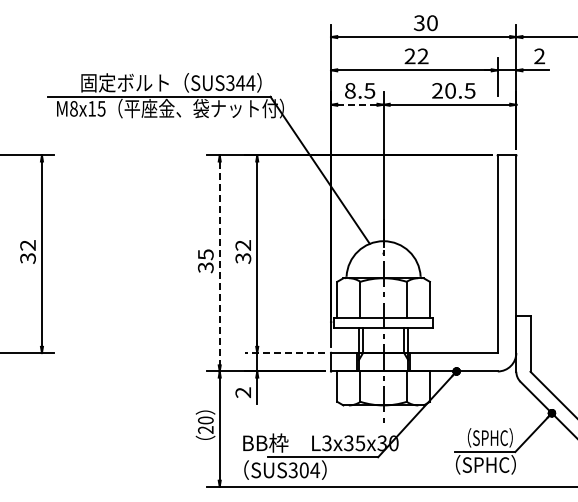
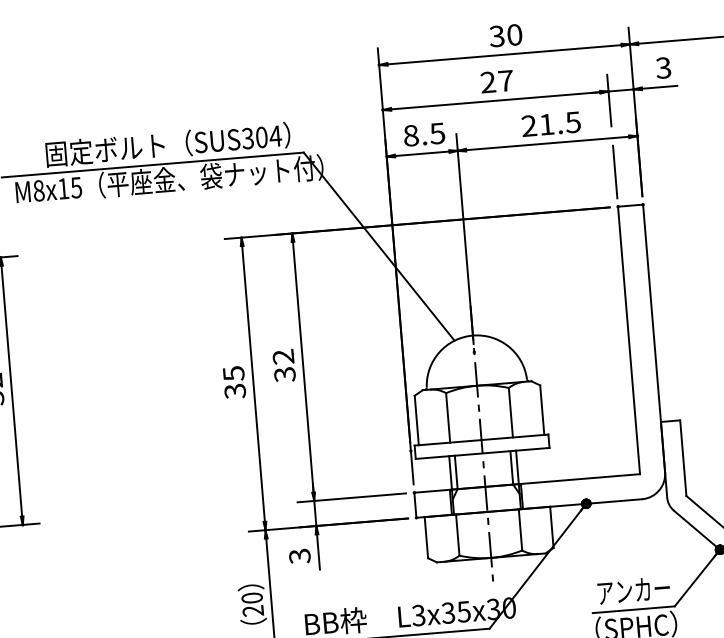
text: (422, 56) -> (505, 81), 22 -> 27
text: (539, 56) -> (663, 68), 2 -> 3
text: (240, 83) -> (261, 137), SUS344 -> SUS304
text: (450, 90) -> (546, 124), 20.5 -> 21.5
line: (357, 104) -> (422, 153), dashed -> solid
line: (497, 129) -> (614, 171), added
line: (219, 263) -> (253, 384), dashed -> solid
line: (284, 352) -> (351, 497), dashed -> solid
text: (243, 392) -> (300, 556), 2 -> 3
text: (485, 437) -> (632, 590), （SPHC） -> アンカー

